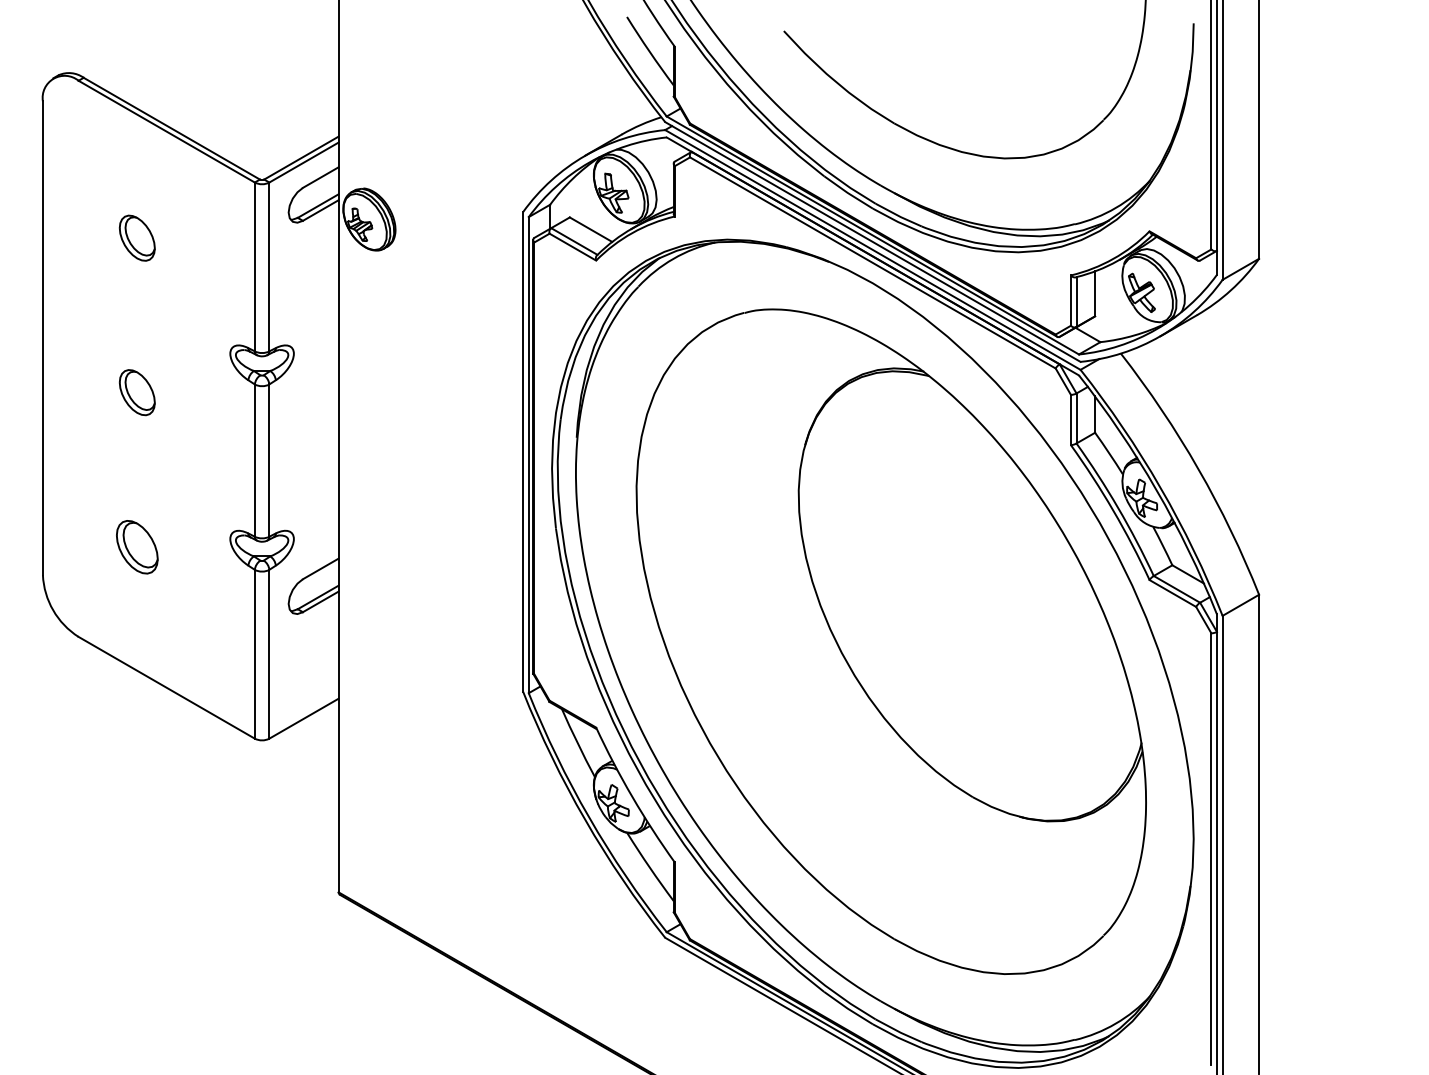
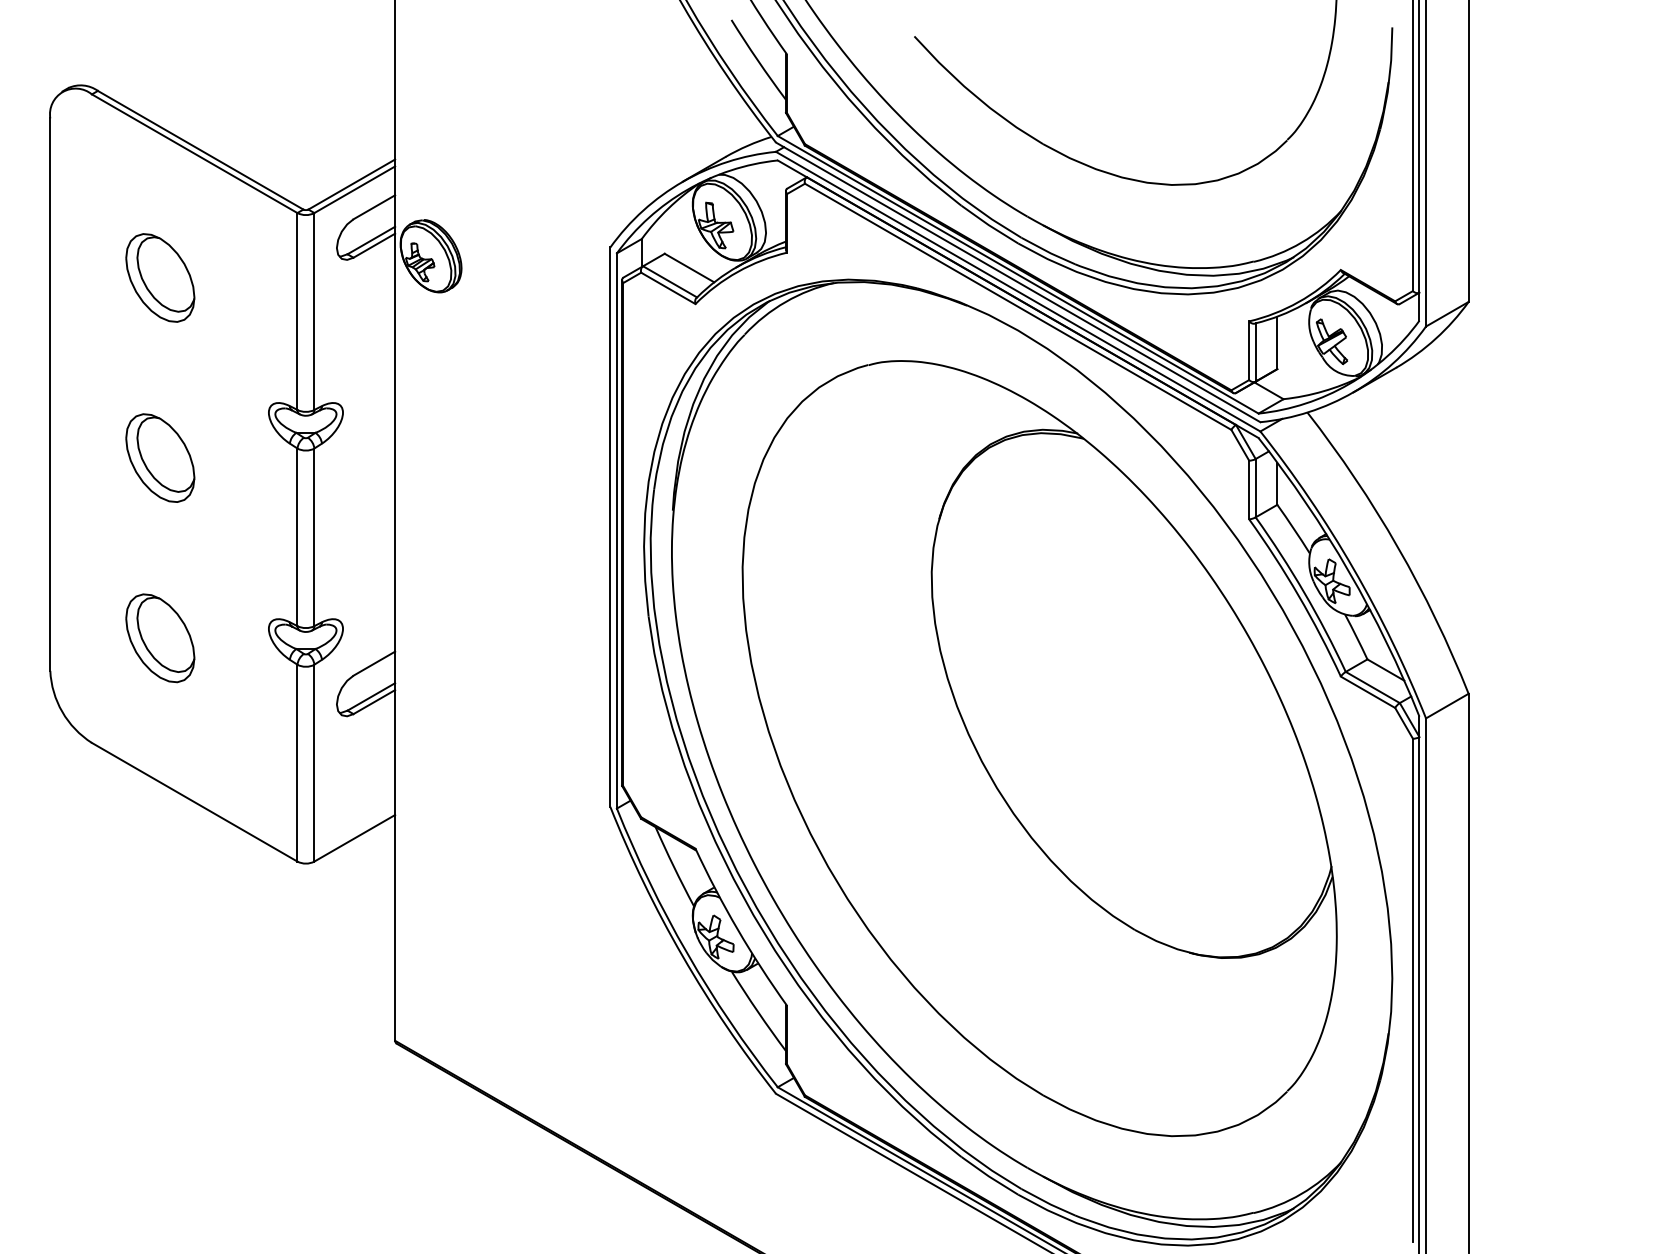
part: (137, 237) -> (160, 277), size x1.67
part: (137, 392) -> (160, 457), size x1.67
part: (137, 547) -> (160, 638), size x1.43

